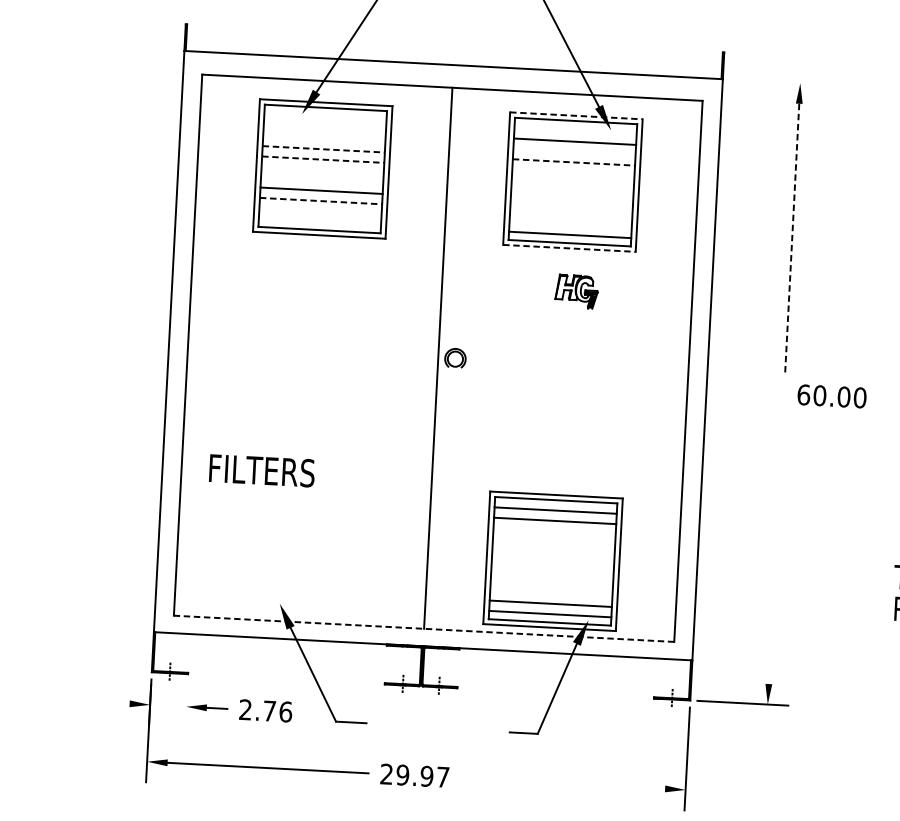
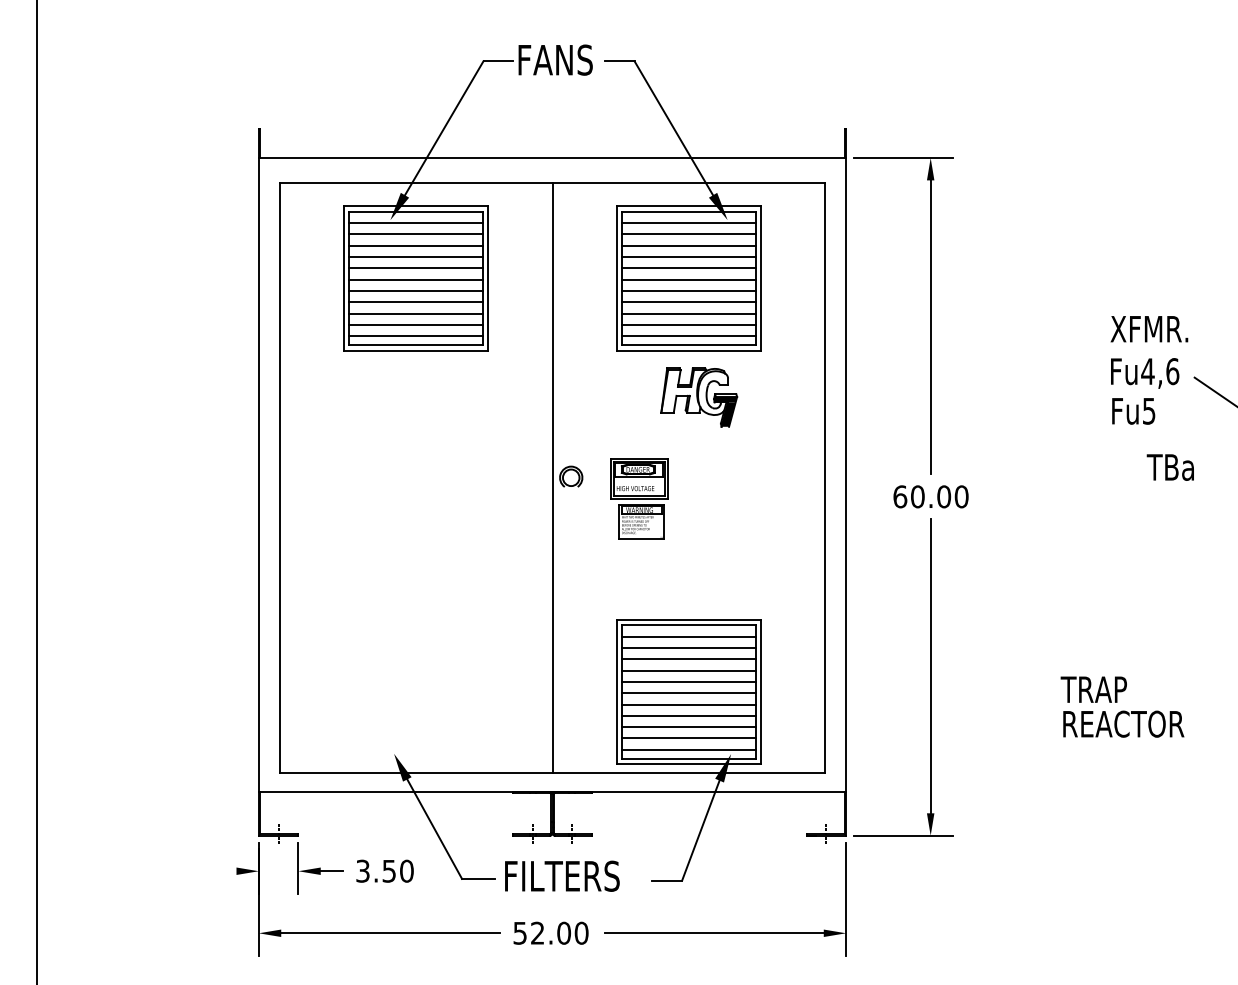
line: (775, 82) -> (903, 158), added
line: (576, 116) -> (689, 206), dashed -> solid
line: (324, 118) -> (415, 223), added
line: (324, 128) -> (415, 234), added
line: (575, 131) -> (688, 223), added
line: (323, 138) -> (415, 245), added
line: (324, 149) -> (416, 257), dashed -> solid
line: (574, 151) -> (688, 245), added
line: (323, 159) -> (416, 268), dashed -> solid
line: (573, 162) -> (688, 257), dashed -> solid
line: (322, 169) -> (415, 279), added
line: (573, 172) -> (688, 268), added
line: (321, 179) -> (415, 290), added
line: (572, 182) -> (688, 279), added
line: (571, 193) -> (688, 290), added
line: (321, 201) -> (416, 313), dashed -> solid
line: (571, 204) -> (688, 302), added
line: (320, 211) -> (415, 324), added
line: (570, 214) -> (688, 313), added
line: (319, 222) -> (415, 336), added
line: (570, 224) -> (688, 324), added
line: (792, 238) -> (930, 327), dashed -> solid
line: (569, 248) -> (689, 350), dashed -> solid
part: (576, 291) -> (699, 397), size x1.67
part: (517, 381) -> (639, 498), added
text: (831, 396) -> (930, 496), moved
text: (262, 470) -> (562, 875), moved
line: (554, 531) -> (688, 659), added
line: (553, 541) -> (688, 670), added
line: (775, 549) -> (930, 666), added
line: (553, 551) -> (688, 681), added
line: (552, 562) -> (688, 693), added
line: (552, 572) -> (688, 704), added
line: (551, 582) -> (688, 715), added
line: (550, 593) -> (688, 727), added
line: (424, 628) -> (552, 772), dashed -> solid
line: (186, 704) -> (298, 868), added
text: (265, 710) -> (384, 870), 2.76 -> 3.50
text: (414, 775) -> (550, 932), 29.97 -> 52.00
line: (563, 783) -> (713, 933), added

